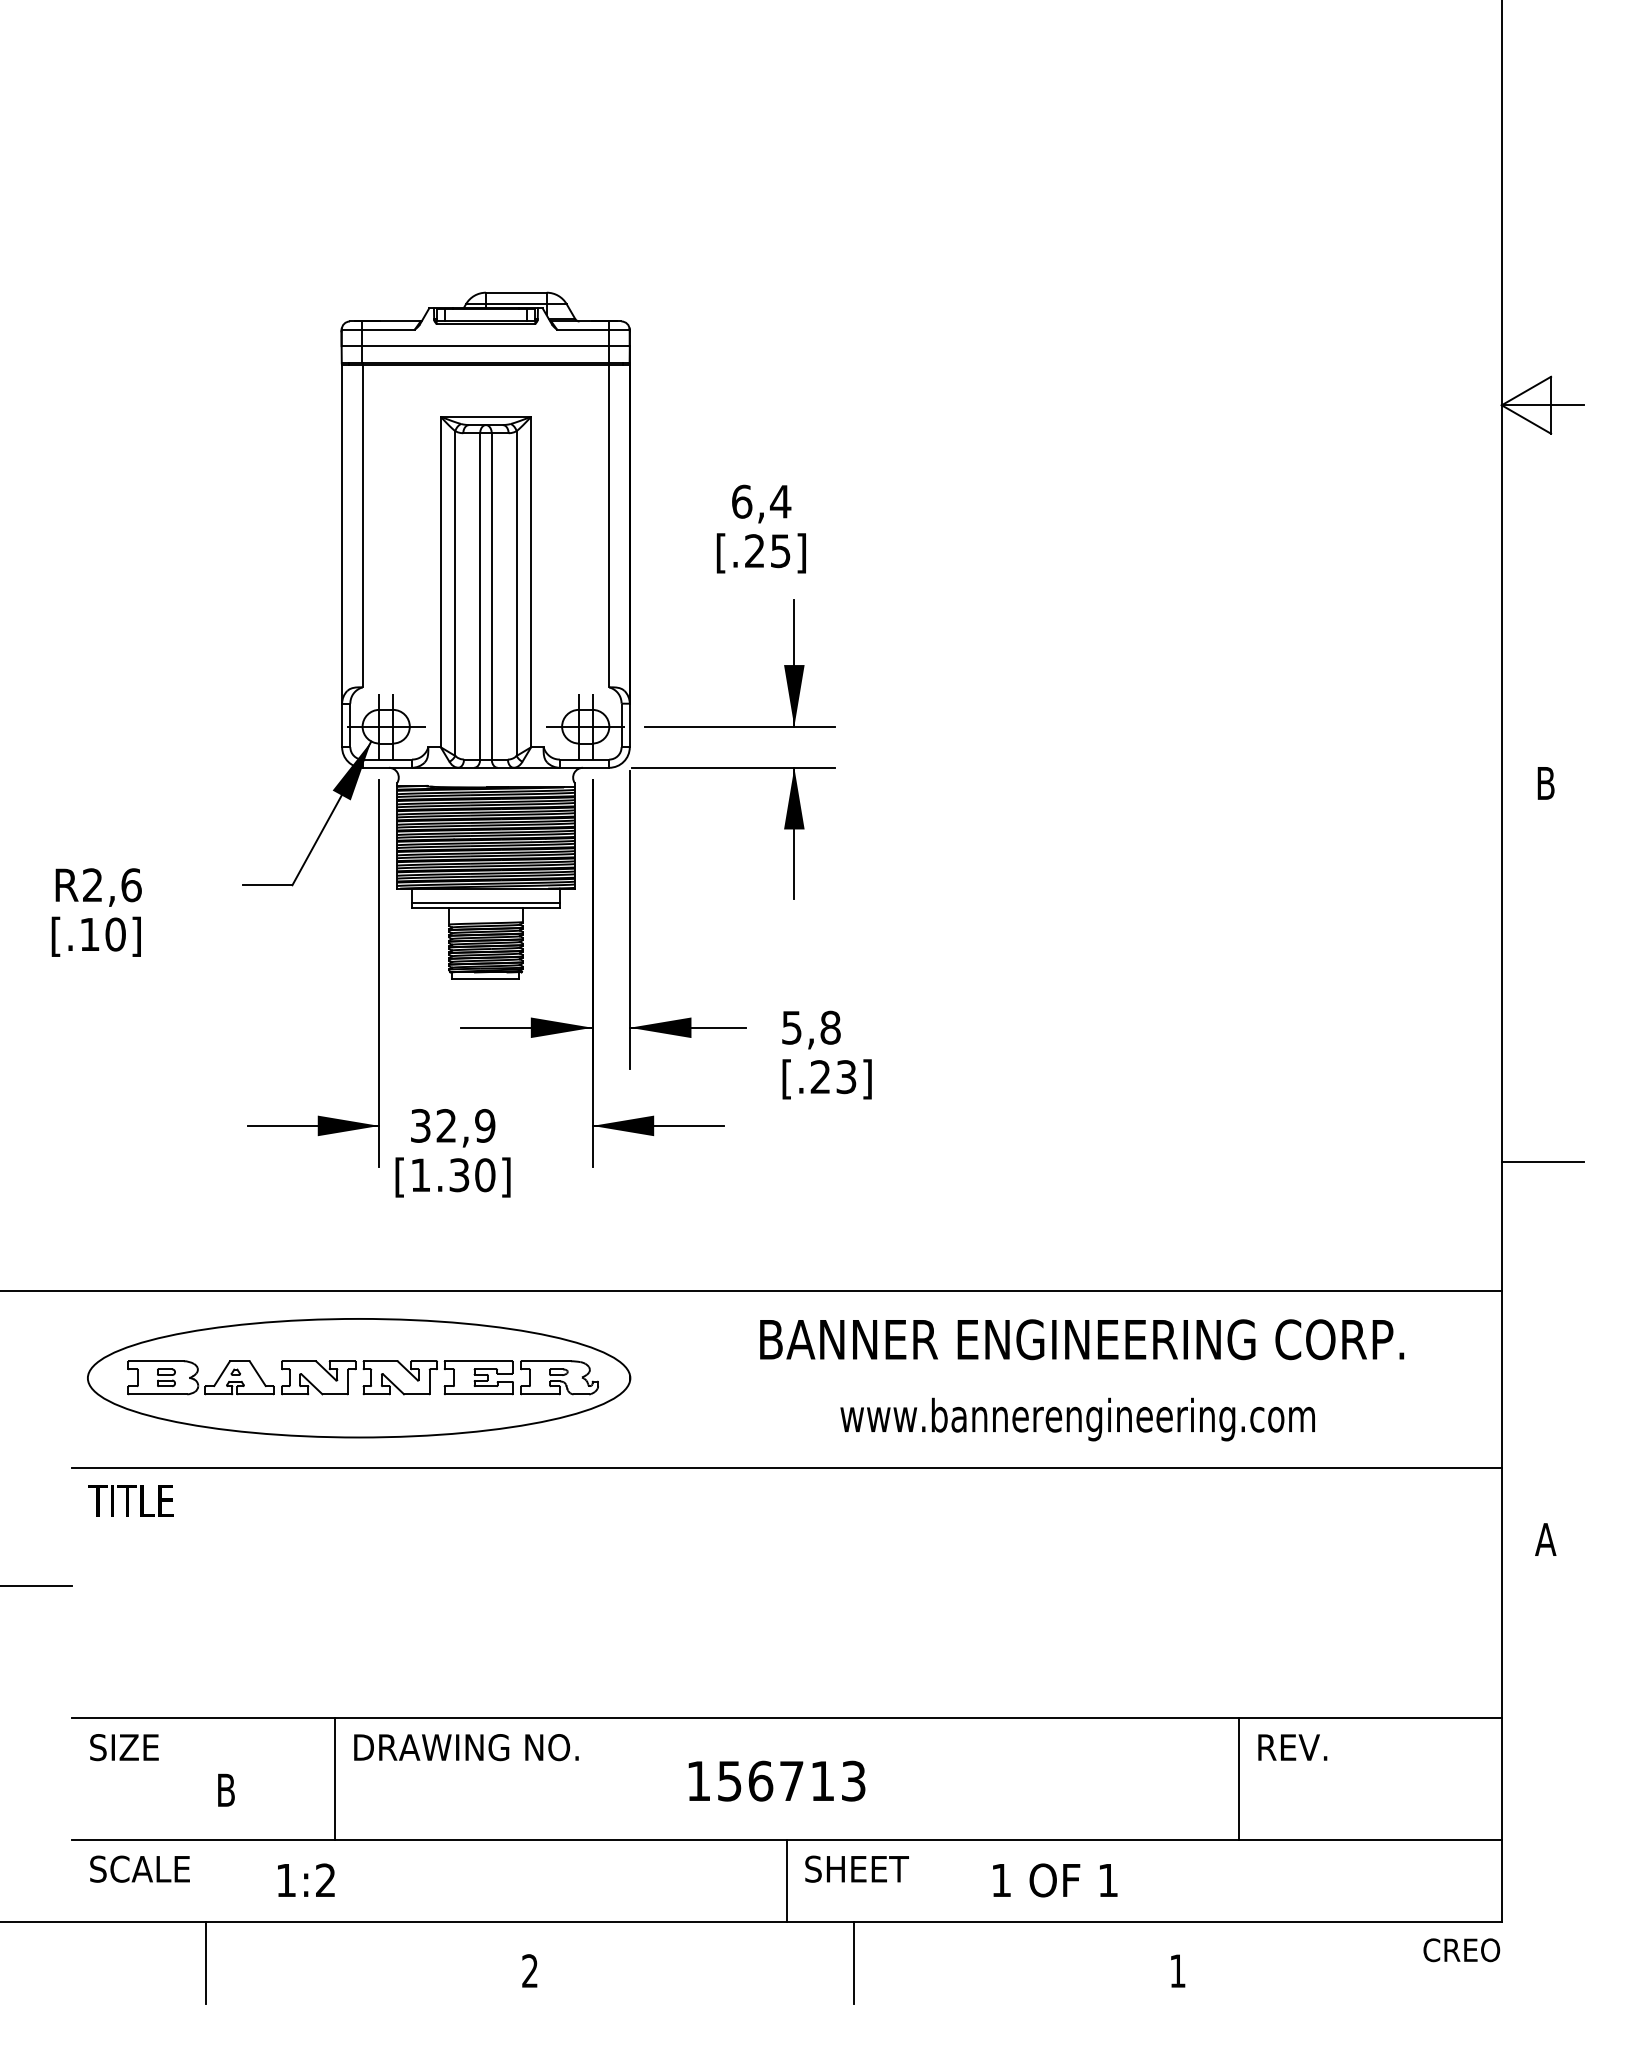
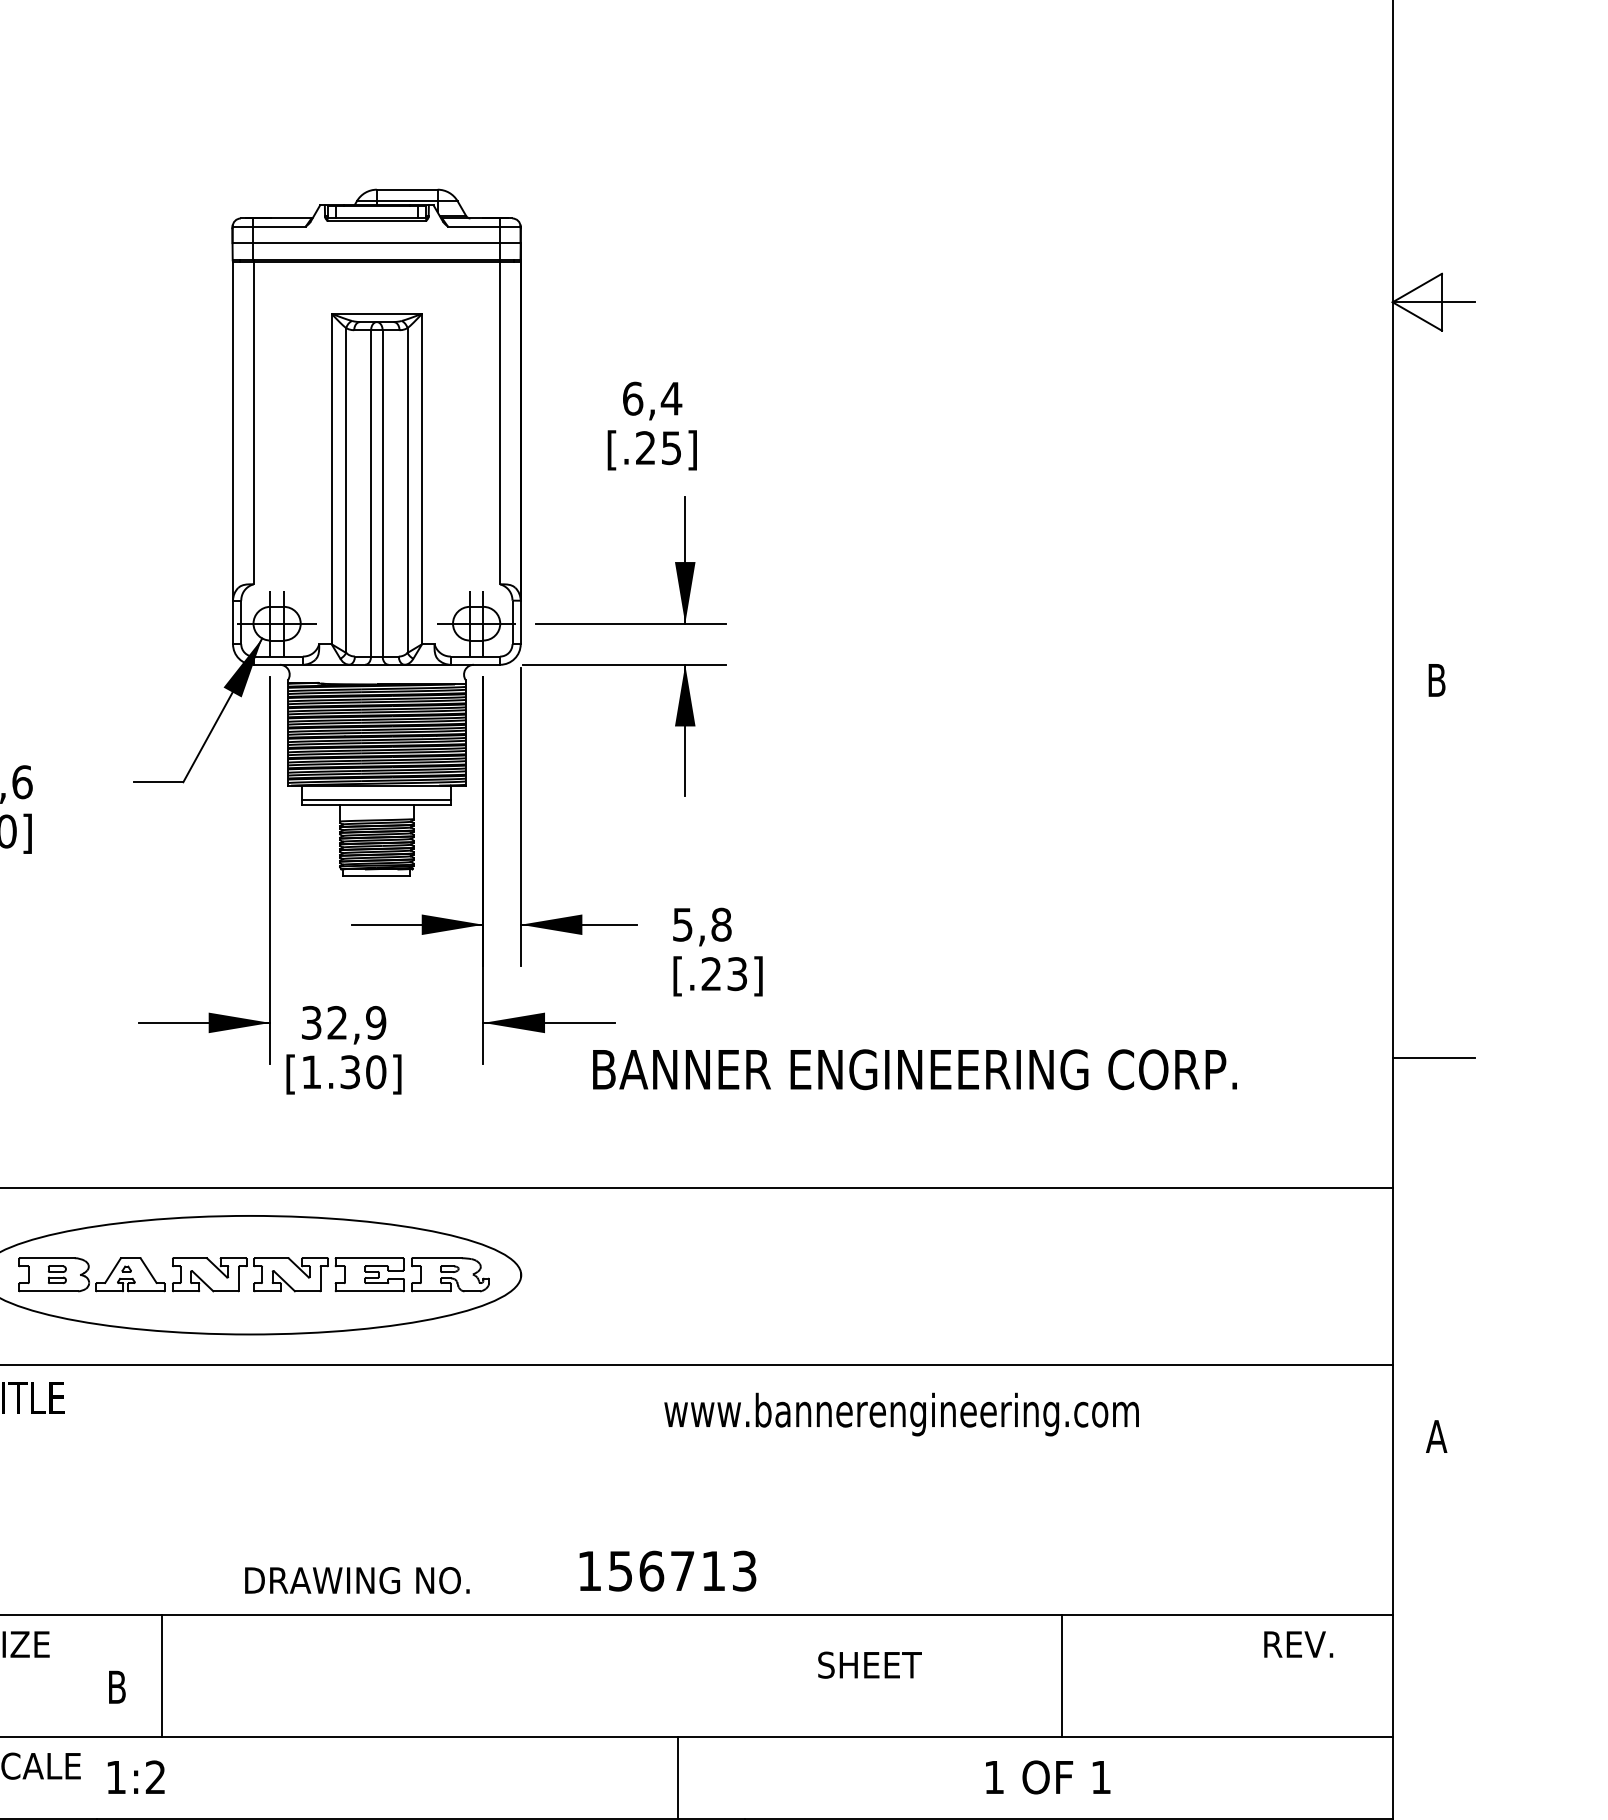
text: (1082, 1339) -> (915, 1069), moved
text: (1077, 1419) -> (901, 1414), moved
text: (466, 1747) -> (357, 1580), moved
text: (1292, 1747) -> (1298, 1644), moved
line: (334, 1778) -> (162, 1675), moved
line: (1238, 1778) -> (1061, 1675), moved
text: (776, 1780) -> (667, 1570), moved
text: (856, 1868) -> (869, 1664), moved
text: (306, 1879) -> (136, 1776), moved
text: (1055, 1880) -> (1048, 1777), moved

